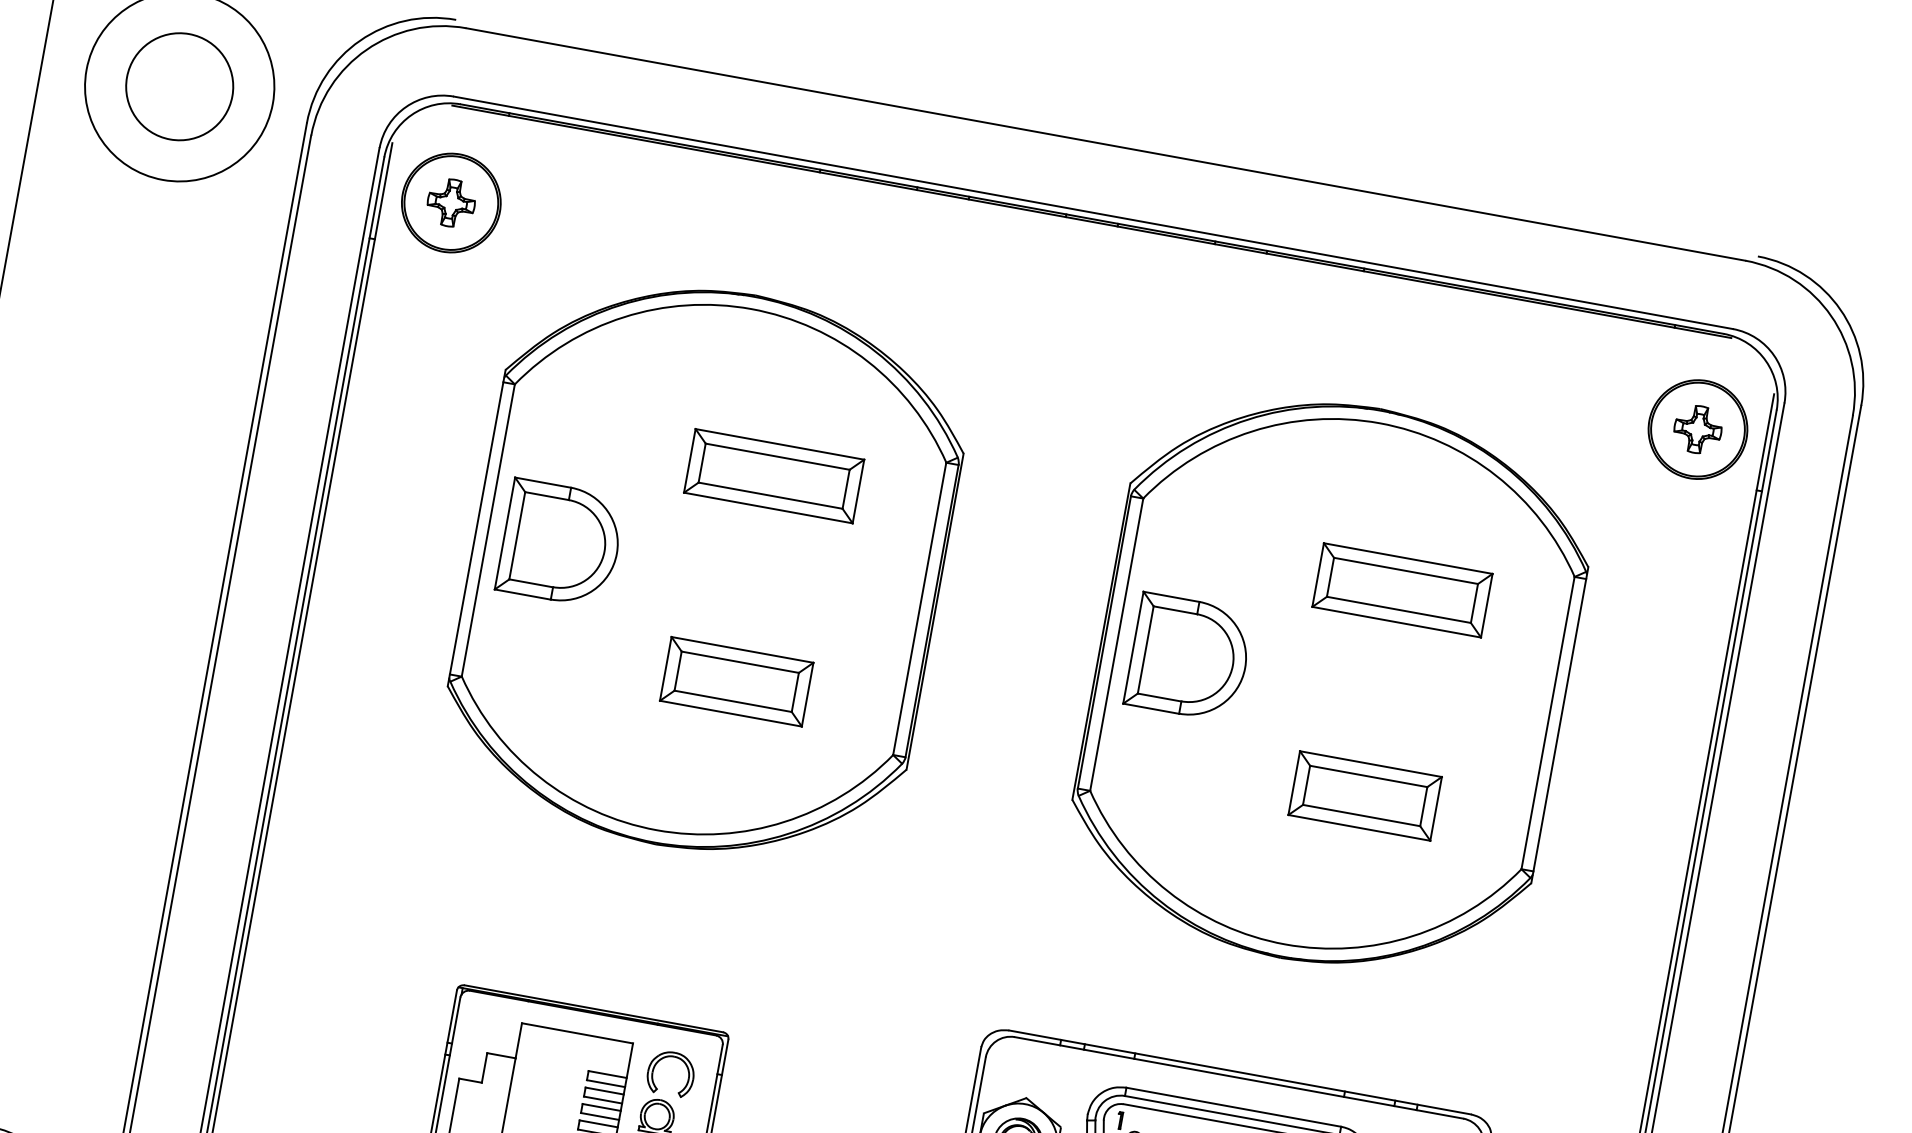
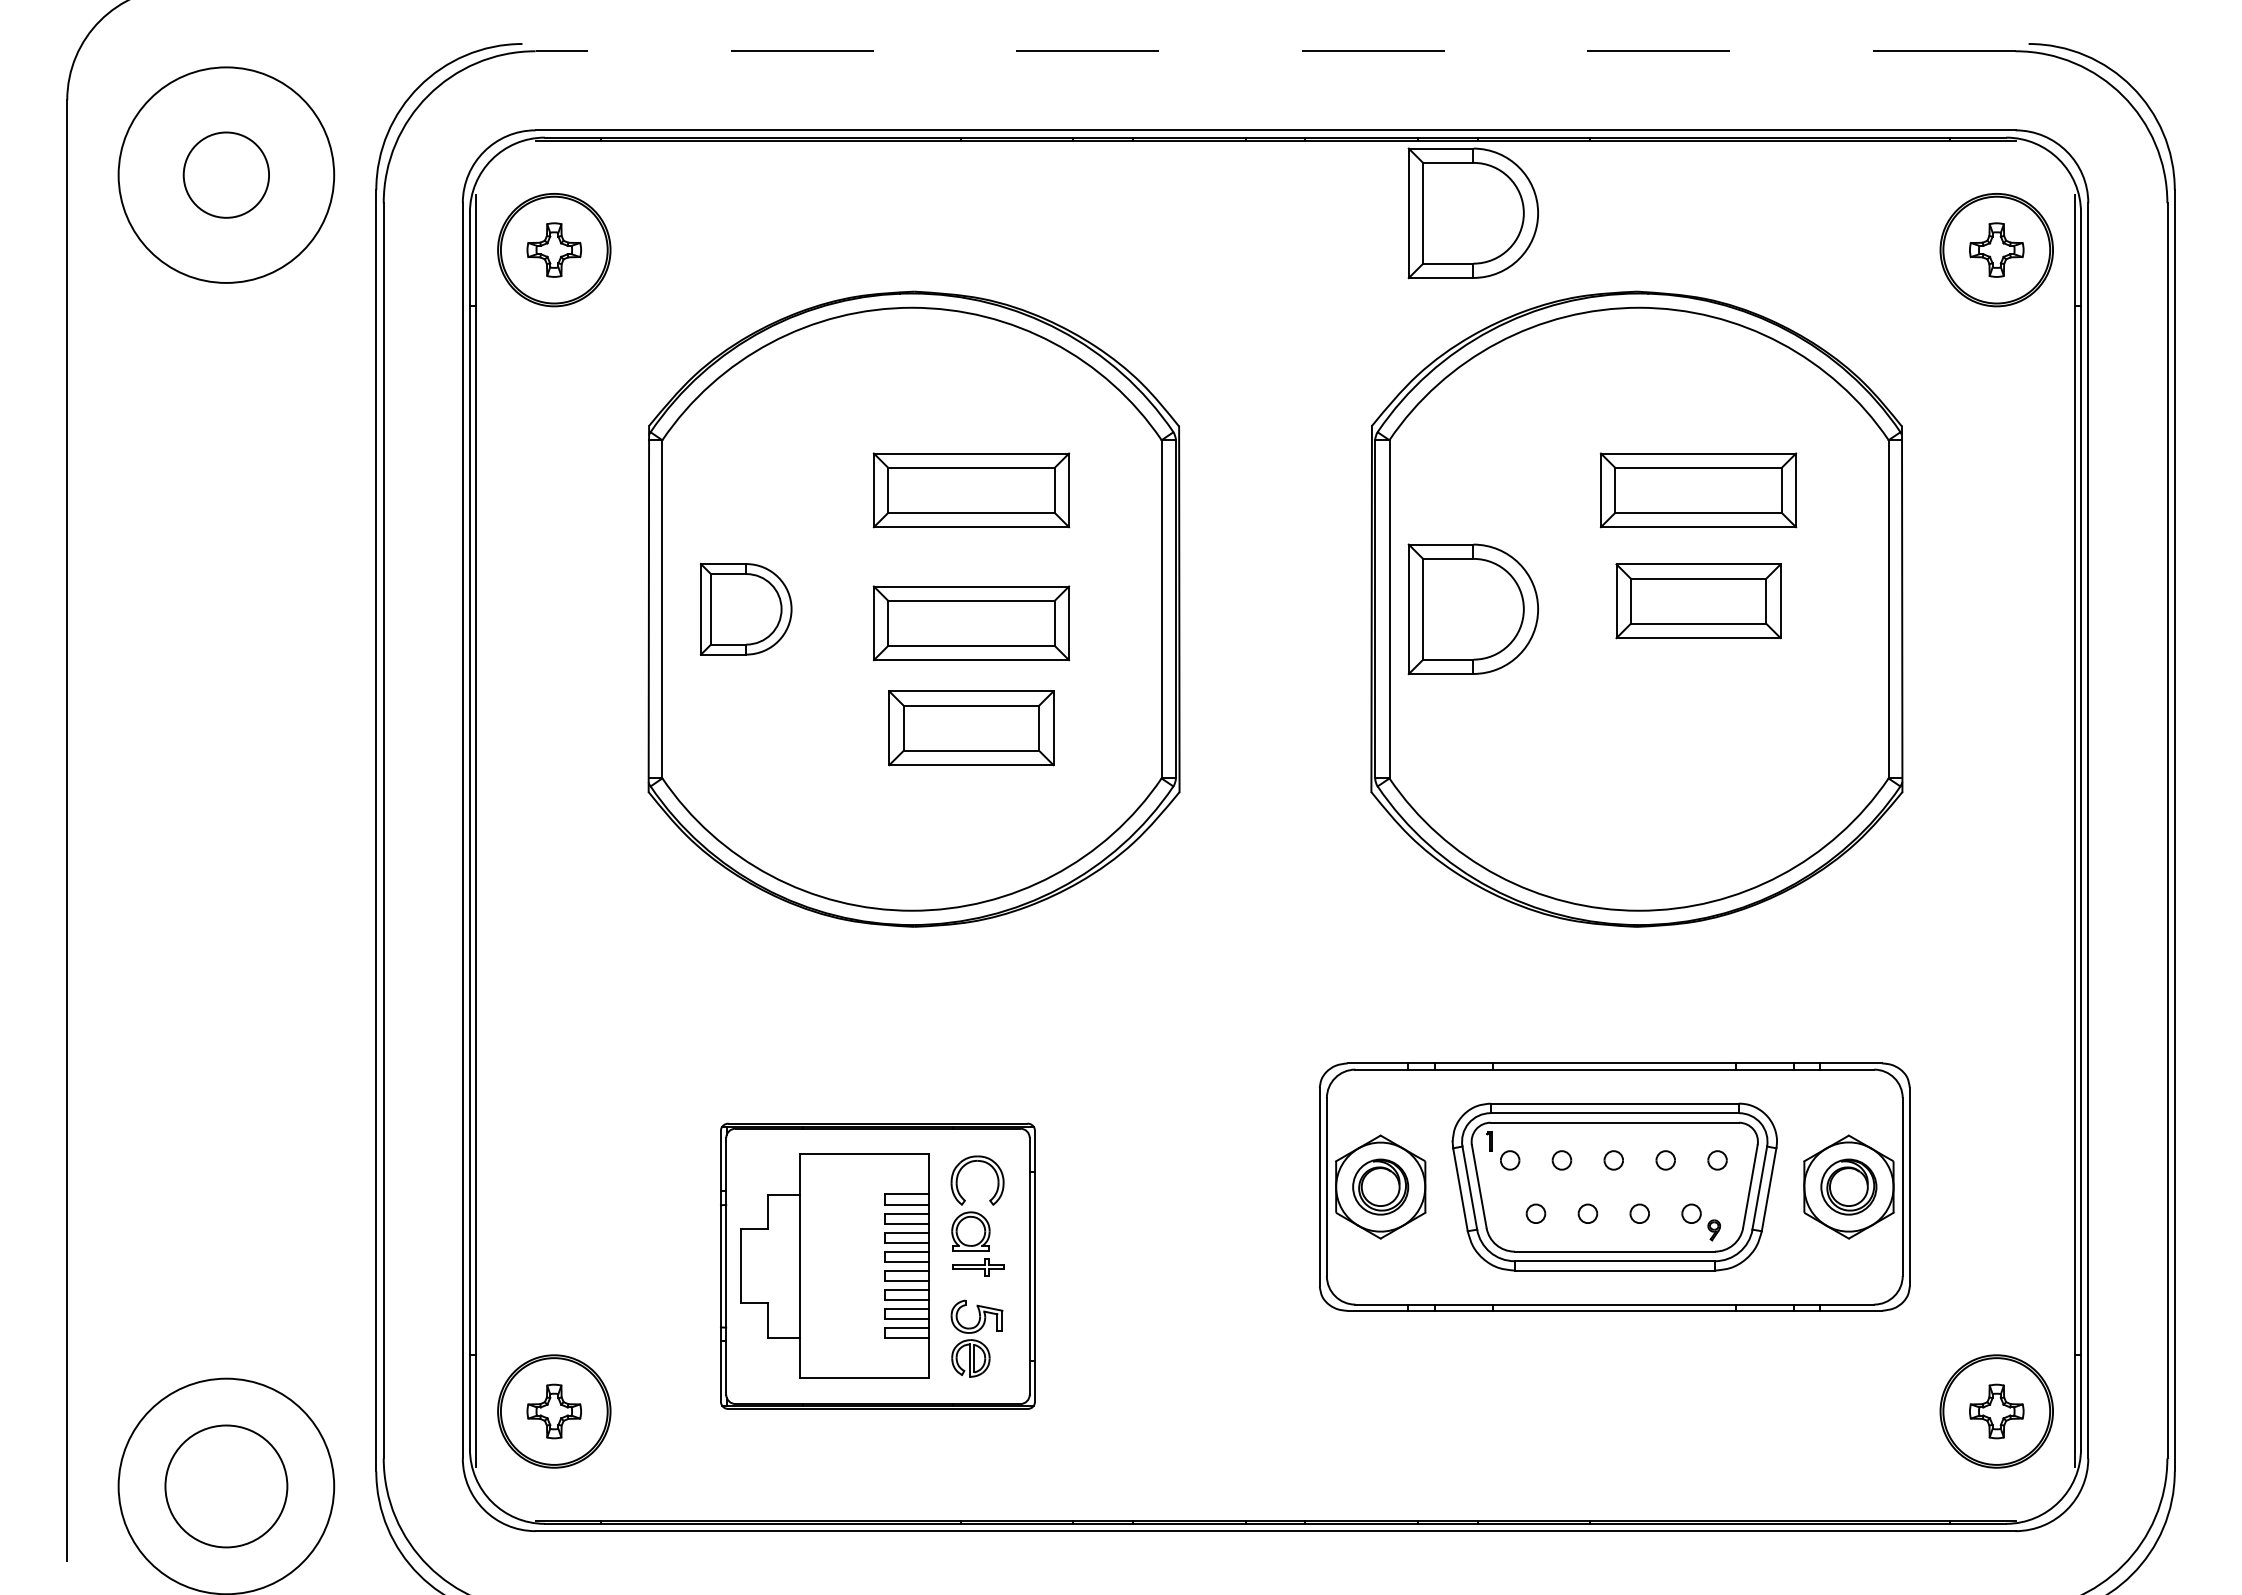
circle: (179, 87) -> (226, 175), size x0.7
line: (1105, 144) -> (1275, 51), solid -> dashed
part: (1250, 315) -> (1472, 213), added
part: (560, 543) -> (745, 609), size x0.7
part: (753, 591) -> (971, 623), added
part: (1365, 796) -> (1698, 601), moved

